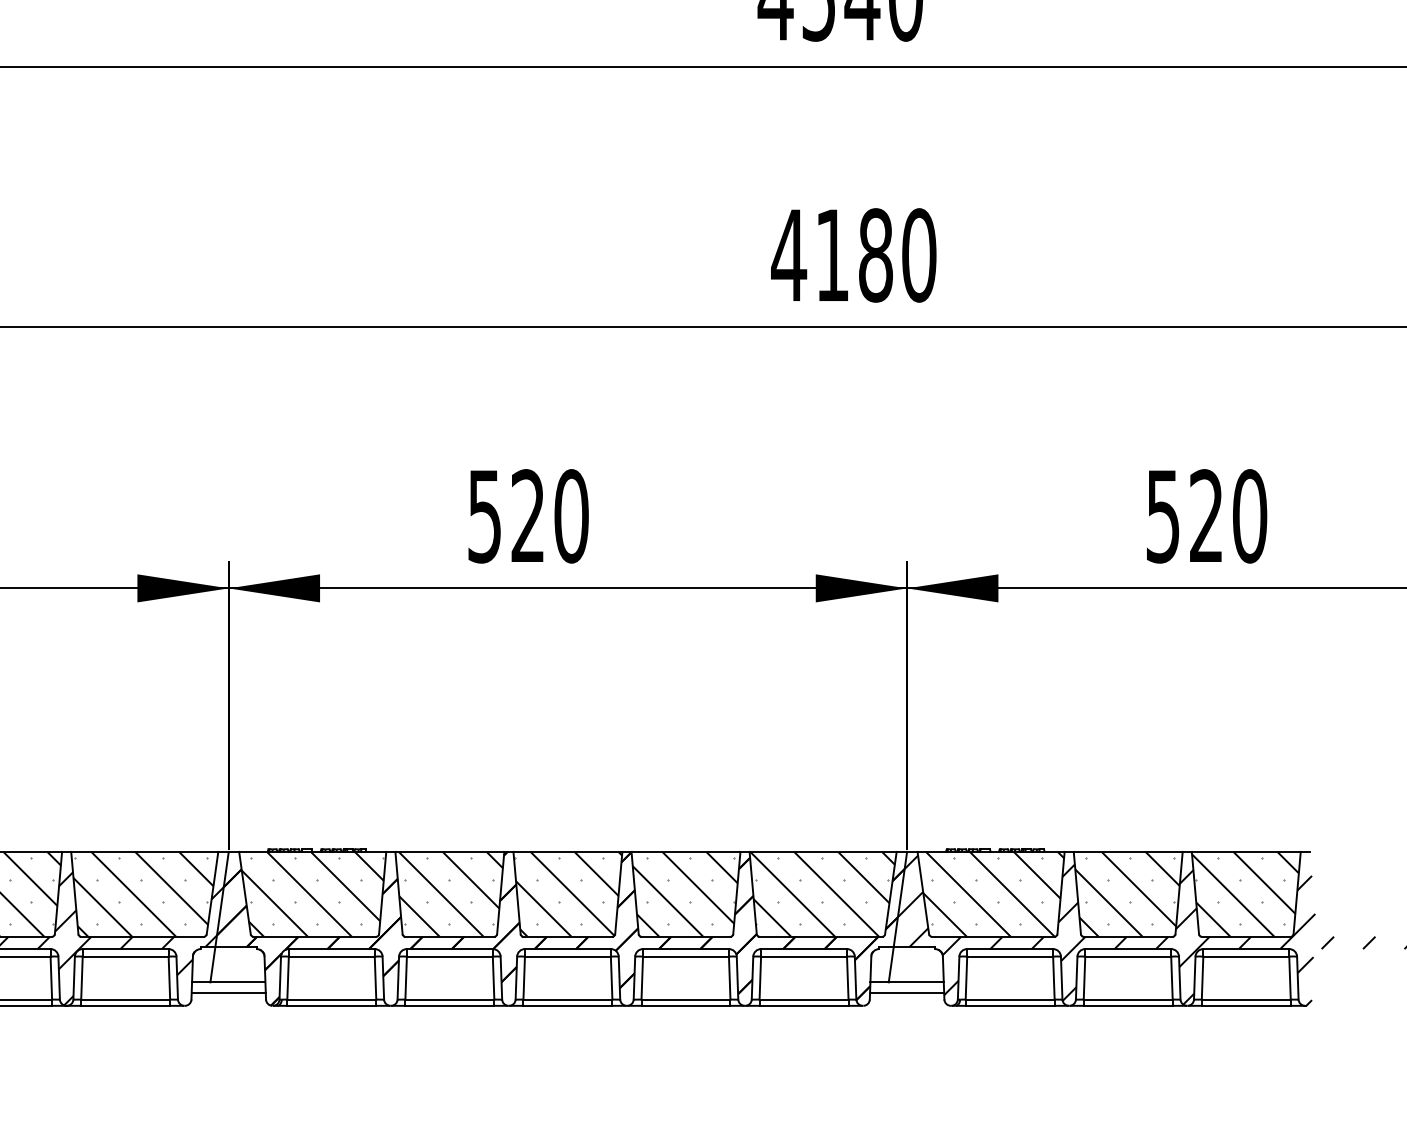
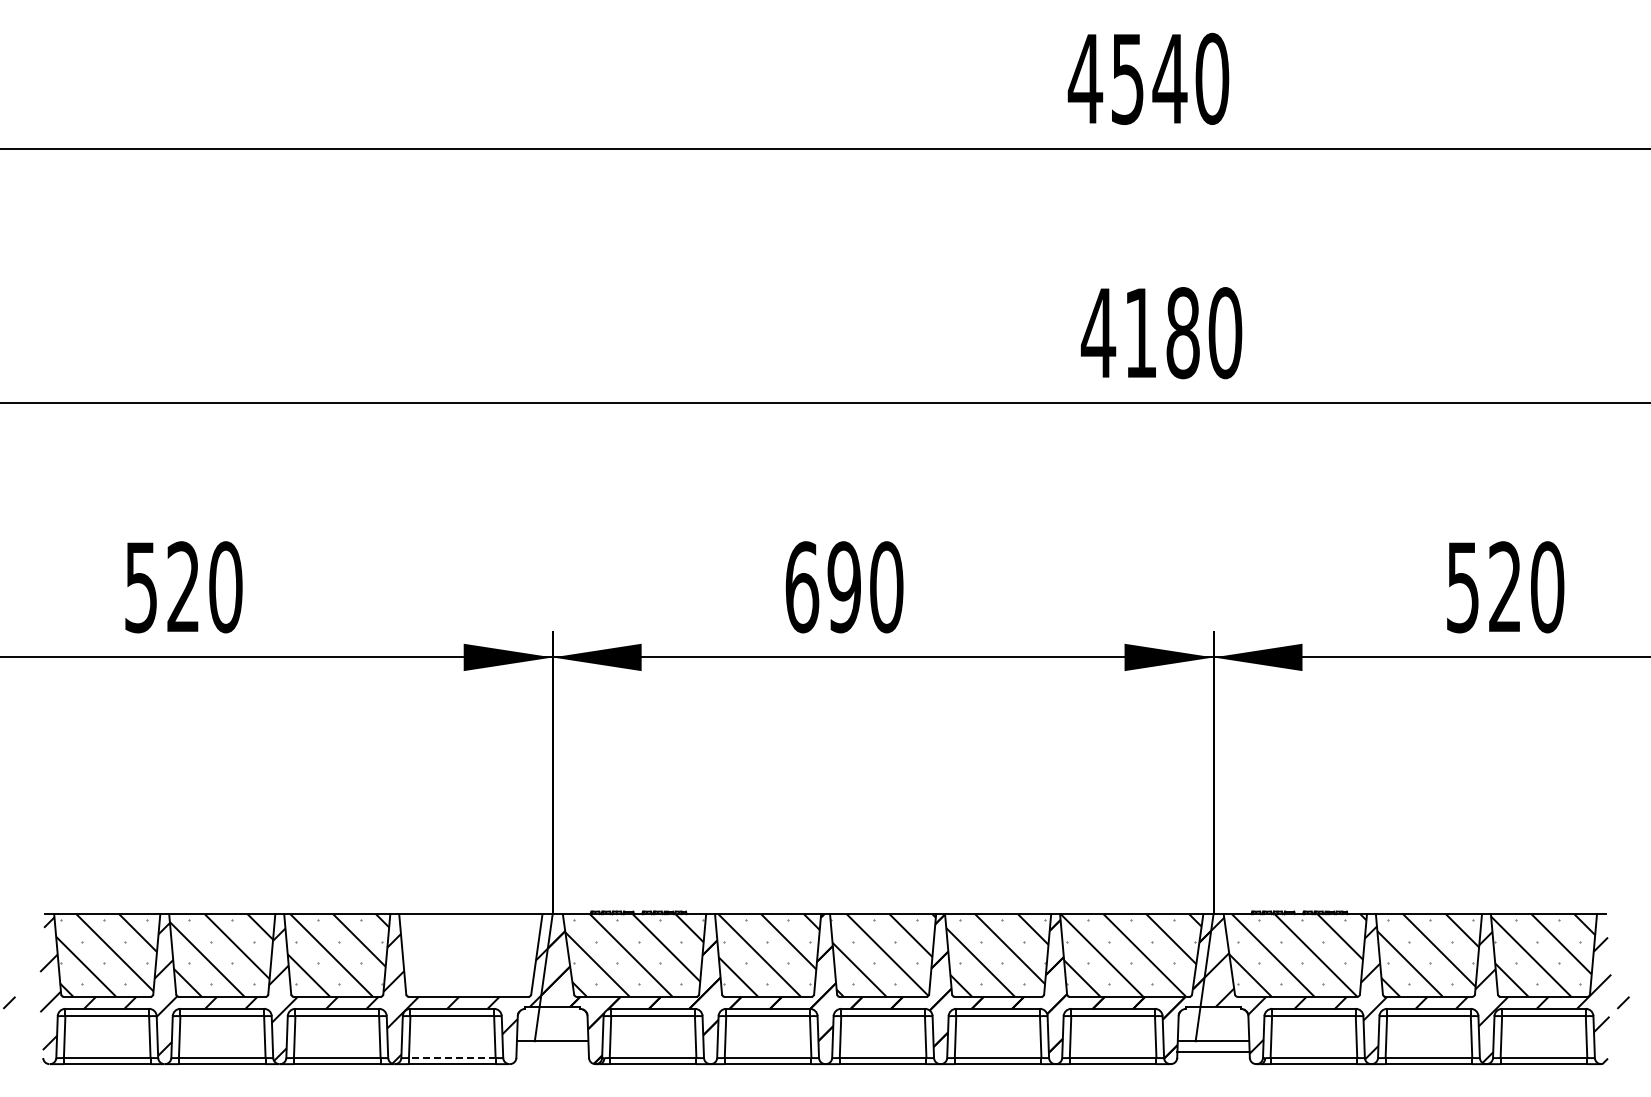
text: (505, 516) -> (822, 587), 520 -> 690
hatch: (143, 894) -> (469, 955), removed
line: (228, 992) -> (552, 1051), removed
line: (124, 1000) -> (451, 1058), solid -> dashed

